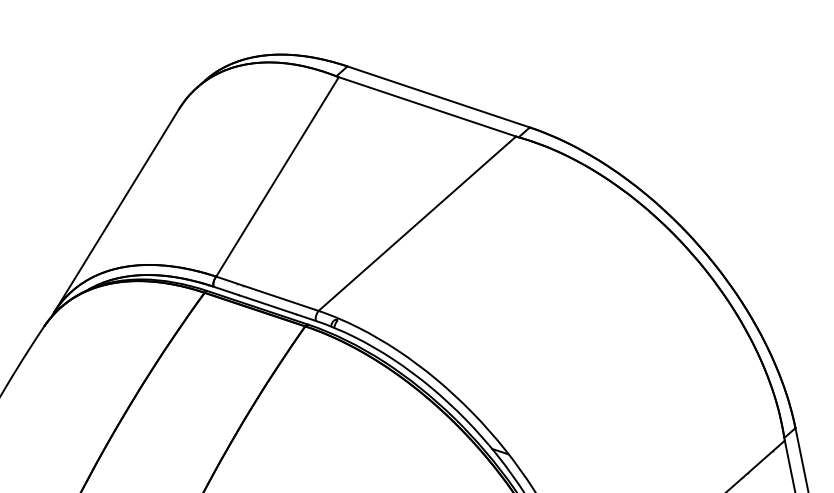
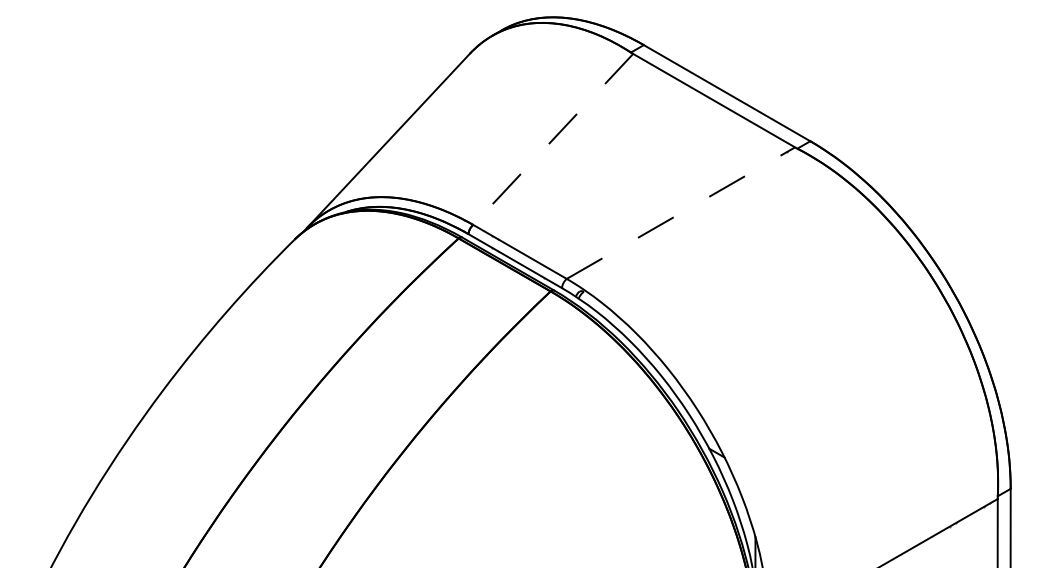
line: (276, 177) -> (552, 139), solid -> dashed
line: (417, 224) -> (680, 213), solid -> dashed

